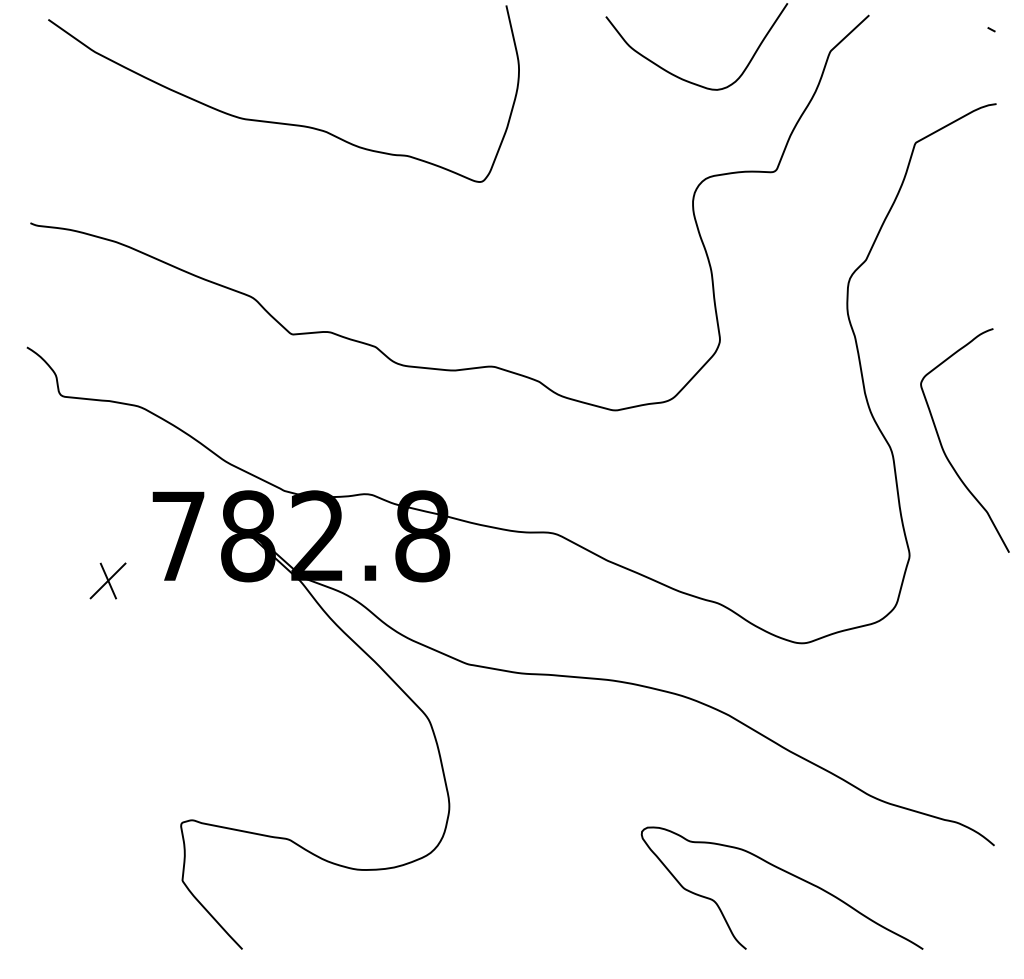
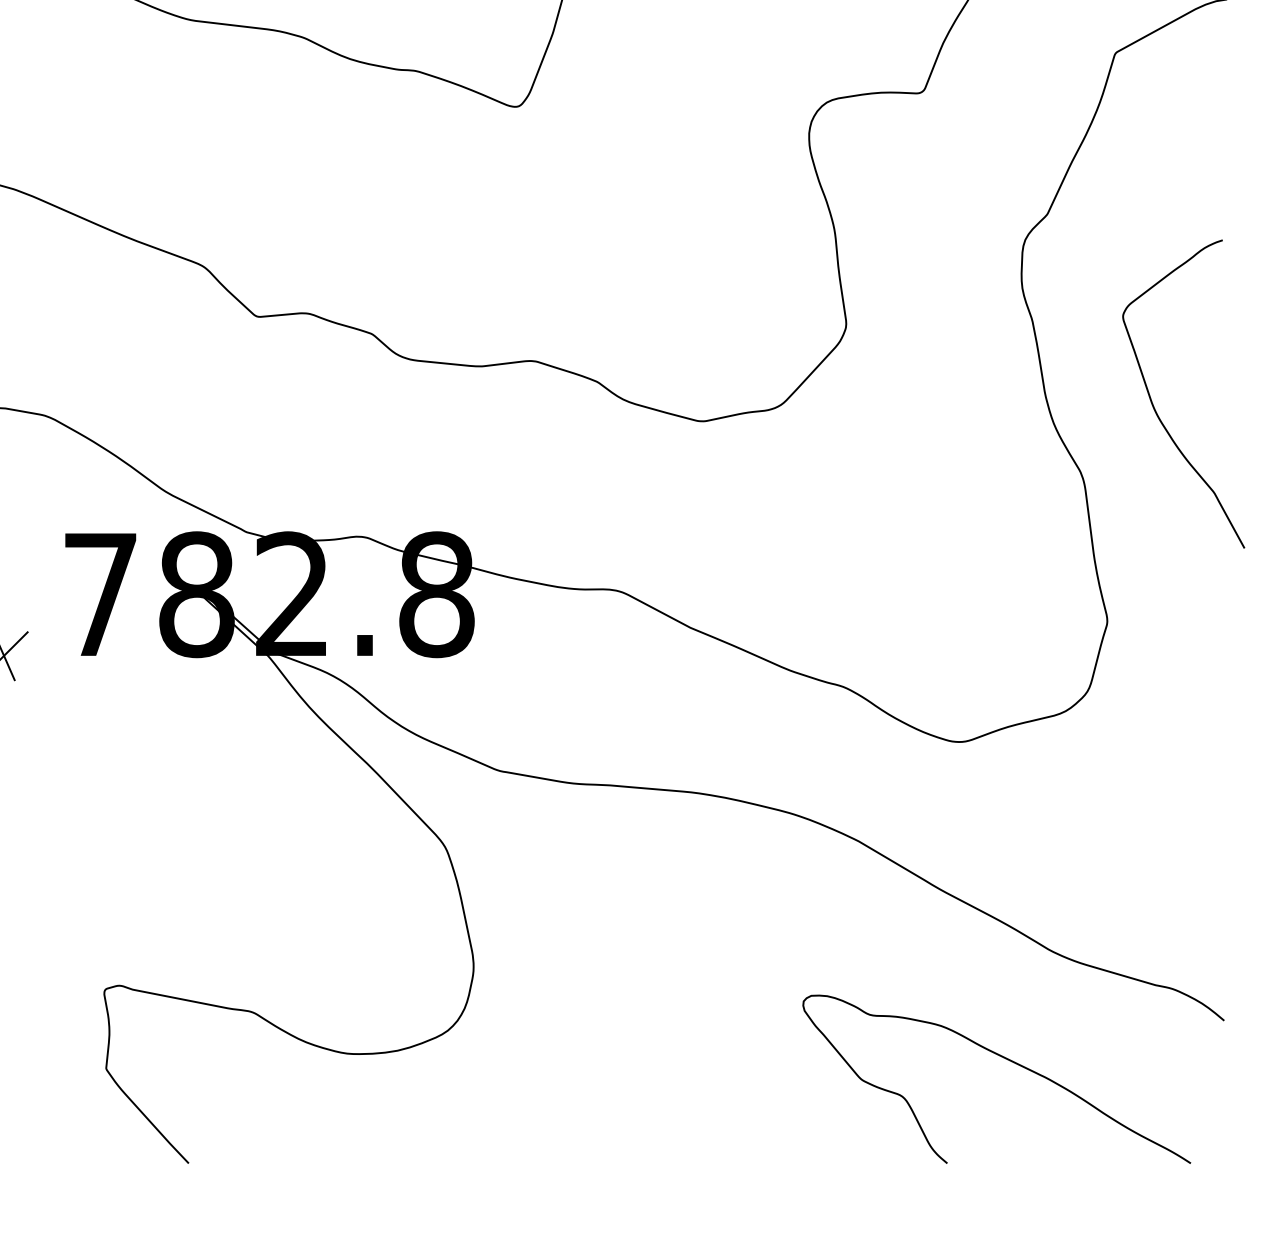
curve: (943, 447) -> (1154, 403), moved
curve: (787, 873) -> (1003, 1058), moved

